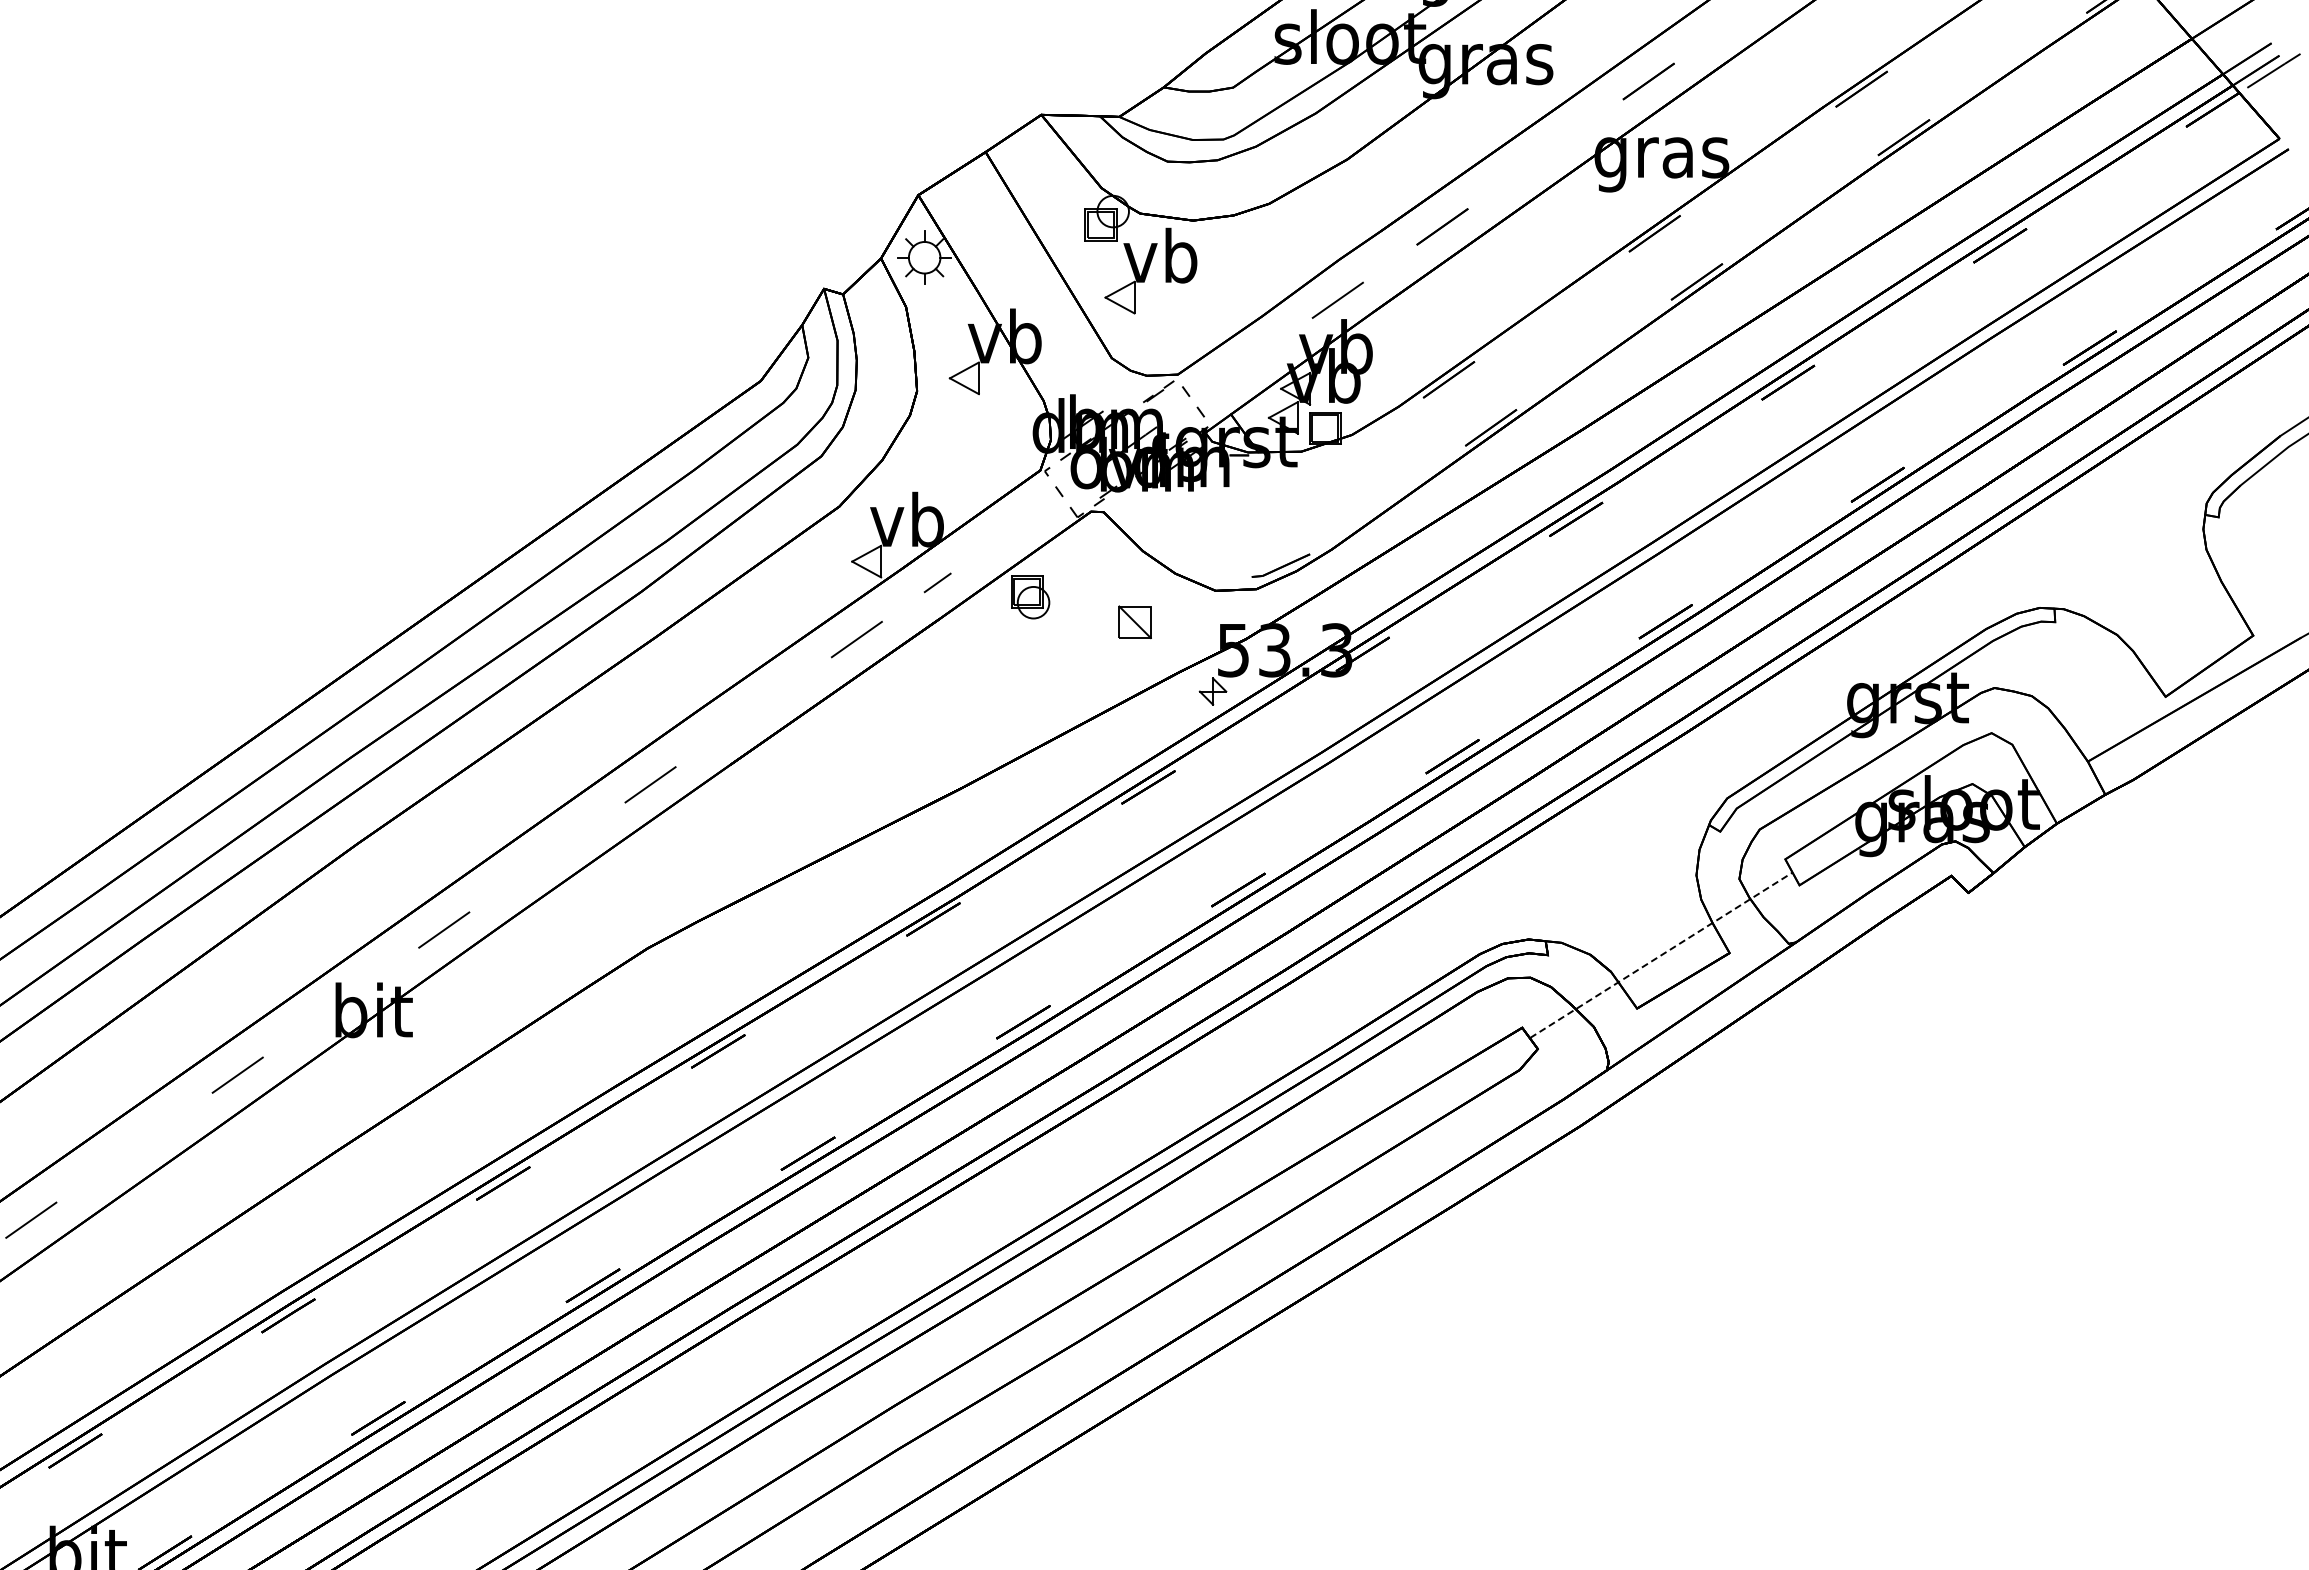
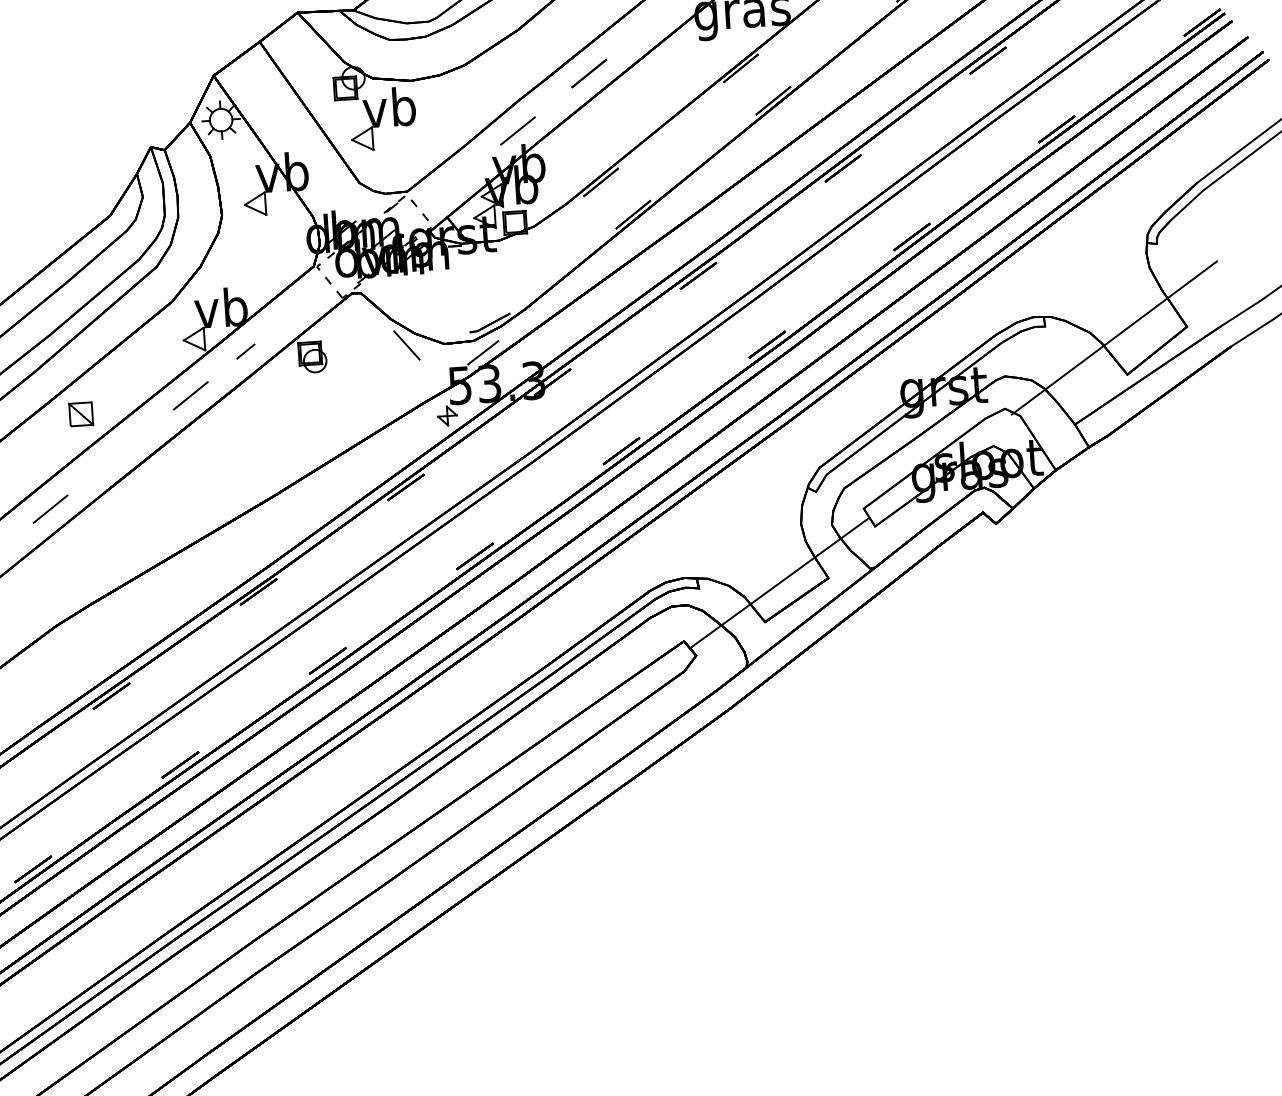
line: (1162, 589) -> (406, 345), added
line: (1268, 606) -> (483, 352), added
part: (1134, 622) -> (80, 414), moved
line: (2150, 644) -> (1114, 338), added
line: (1661, 954) -> (779, 582), dashed -> solid

